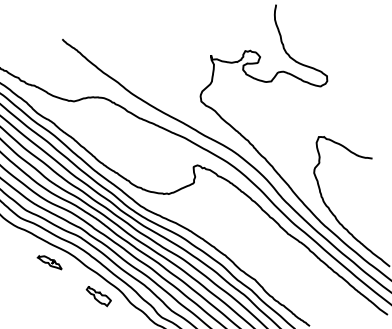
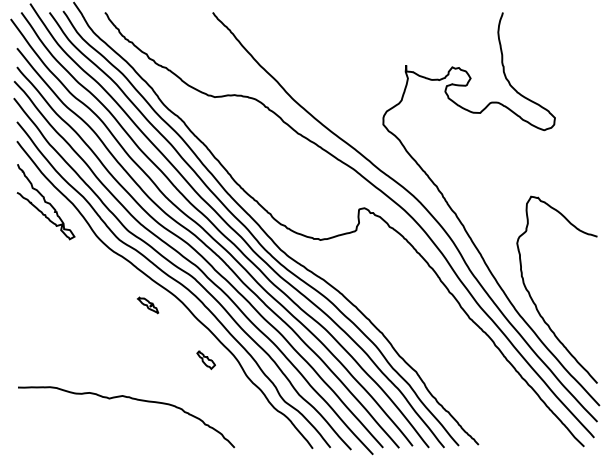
part: (49, 262) -> (147, 305), size x0.7
part: (98, 295) -> (205, 359), size x0.6

